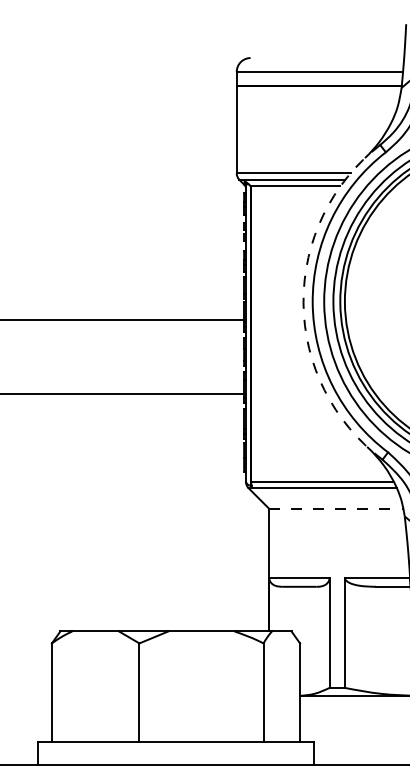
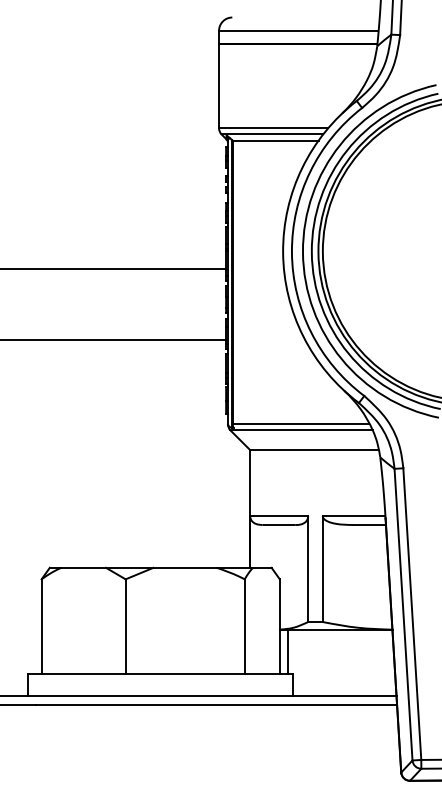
arc: (303, 302) -> (283, 252), dashed -> solid
line: (336, 508) -> (314, 449), dashed -> solid
line: (308, 718) -> (287, 651), added

